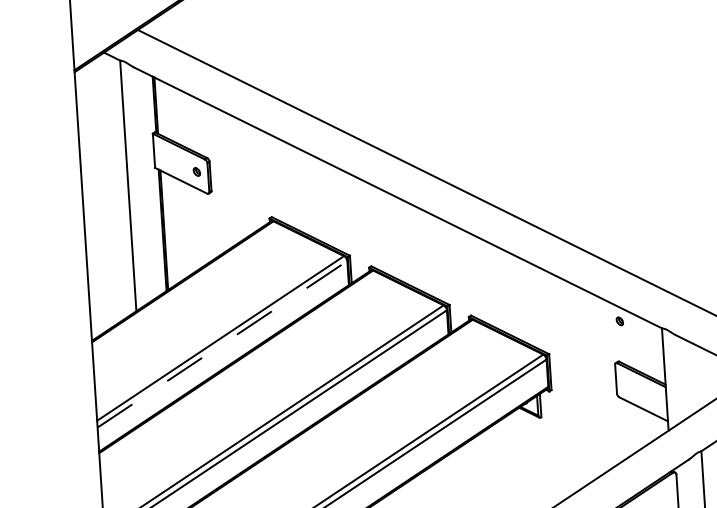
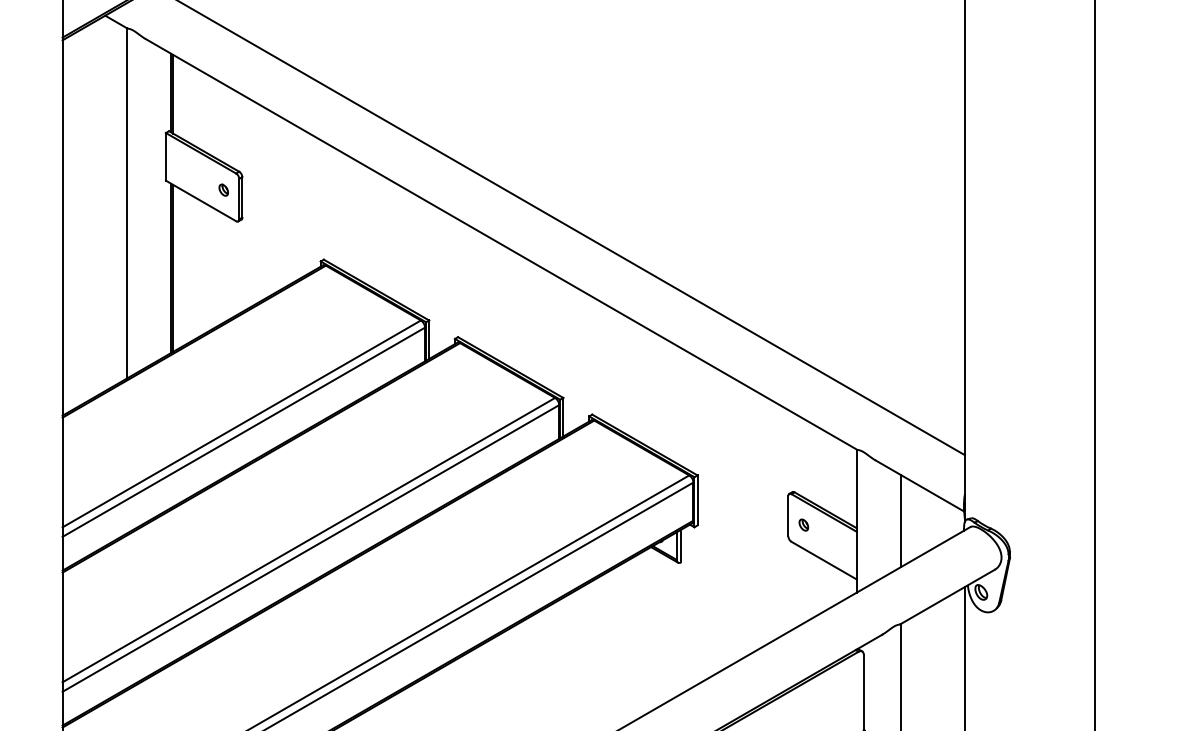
part: (619, 320) -> (803, 524), moved
line: (222, 344) -> (244, 432), dashed -> solid
line: (696, 377) -> (900, 520), added

